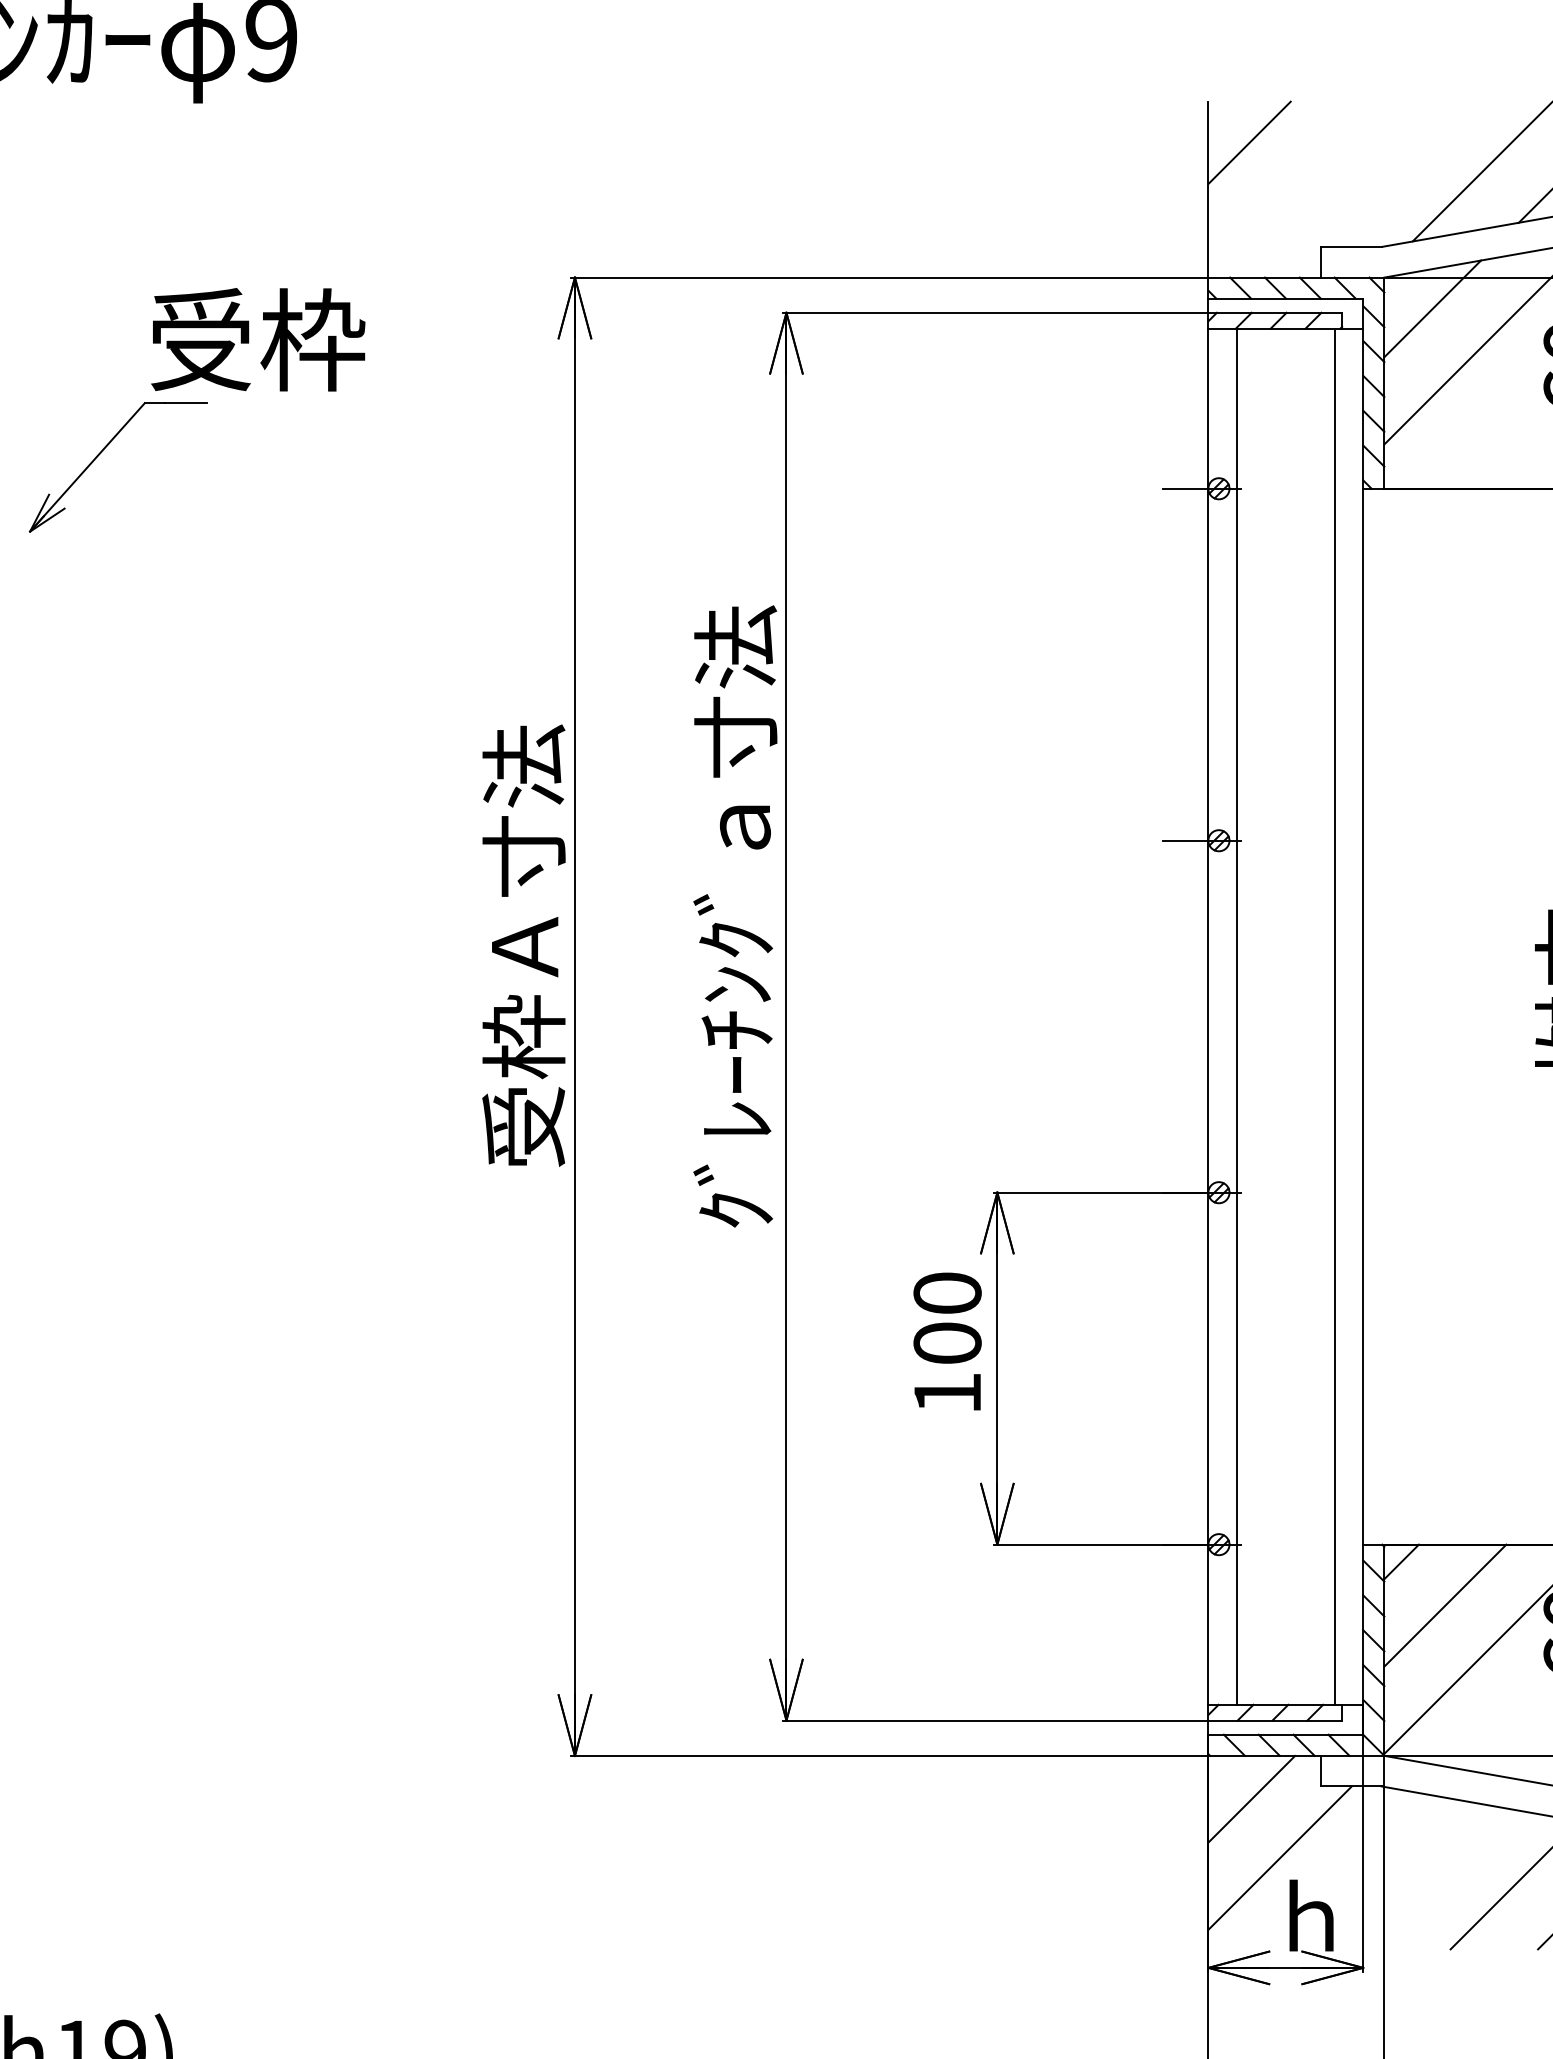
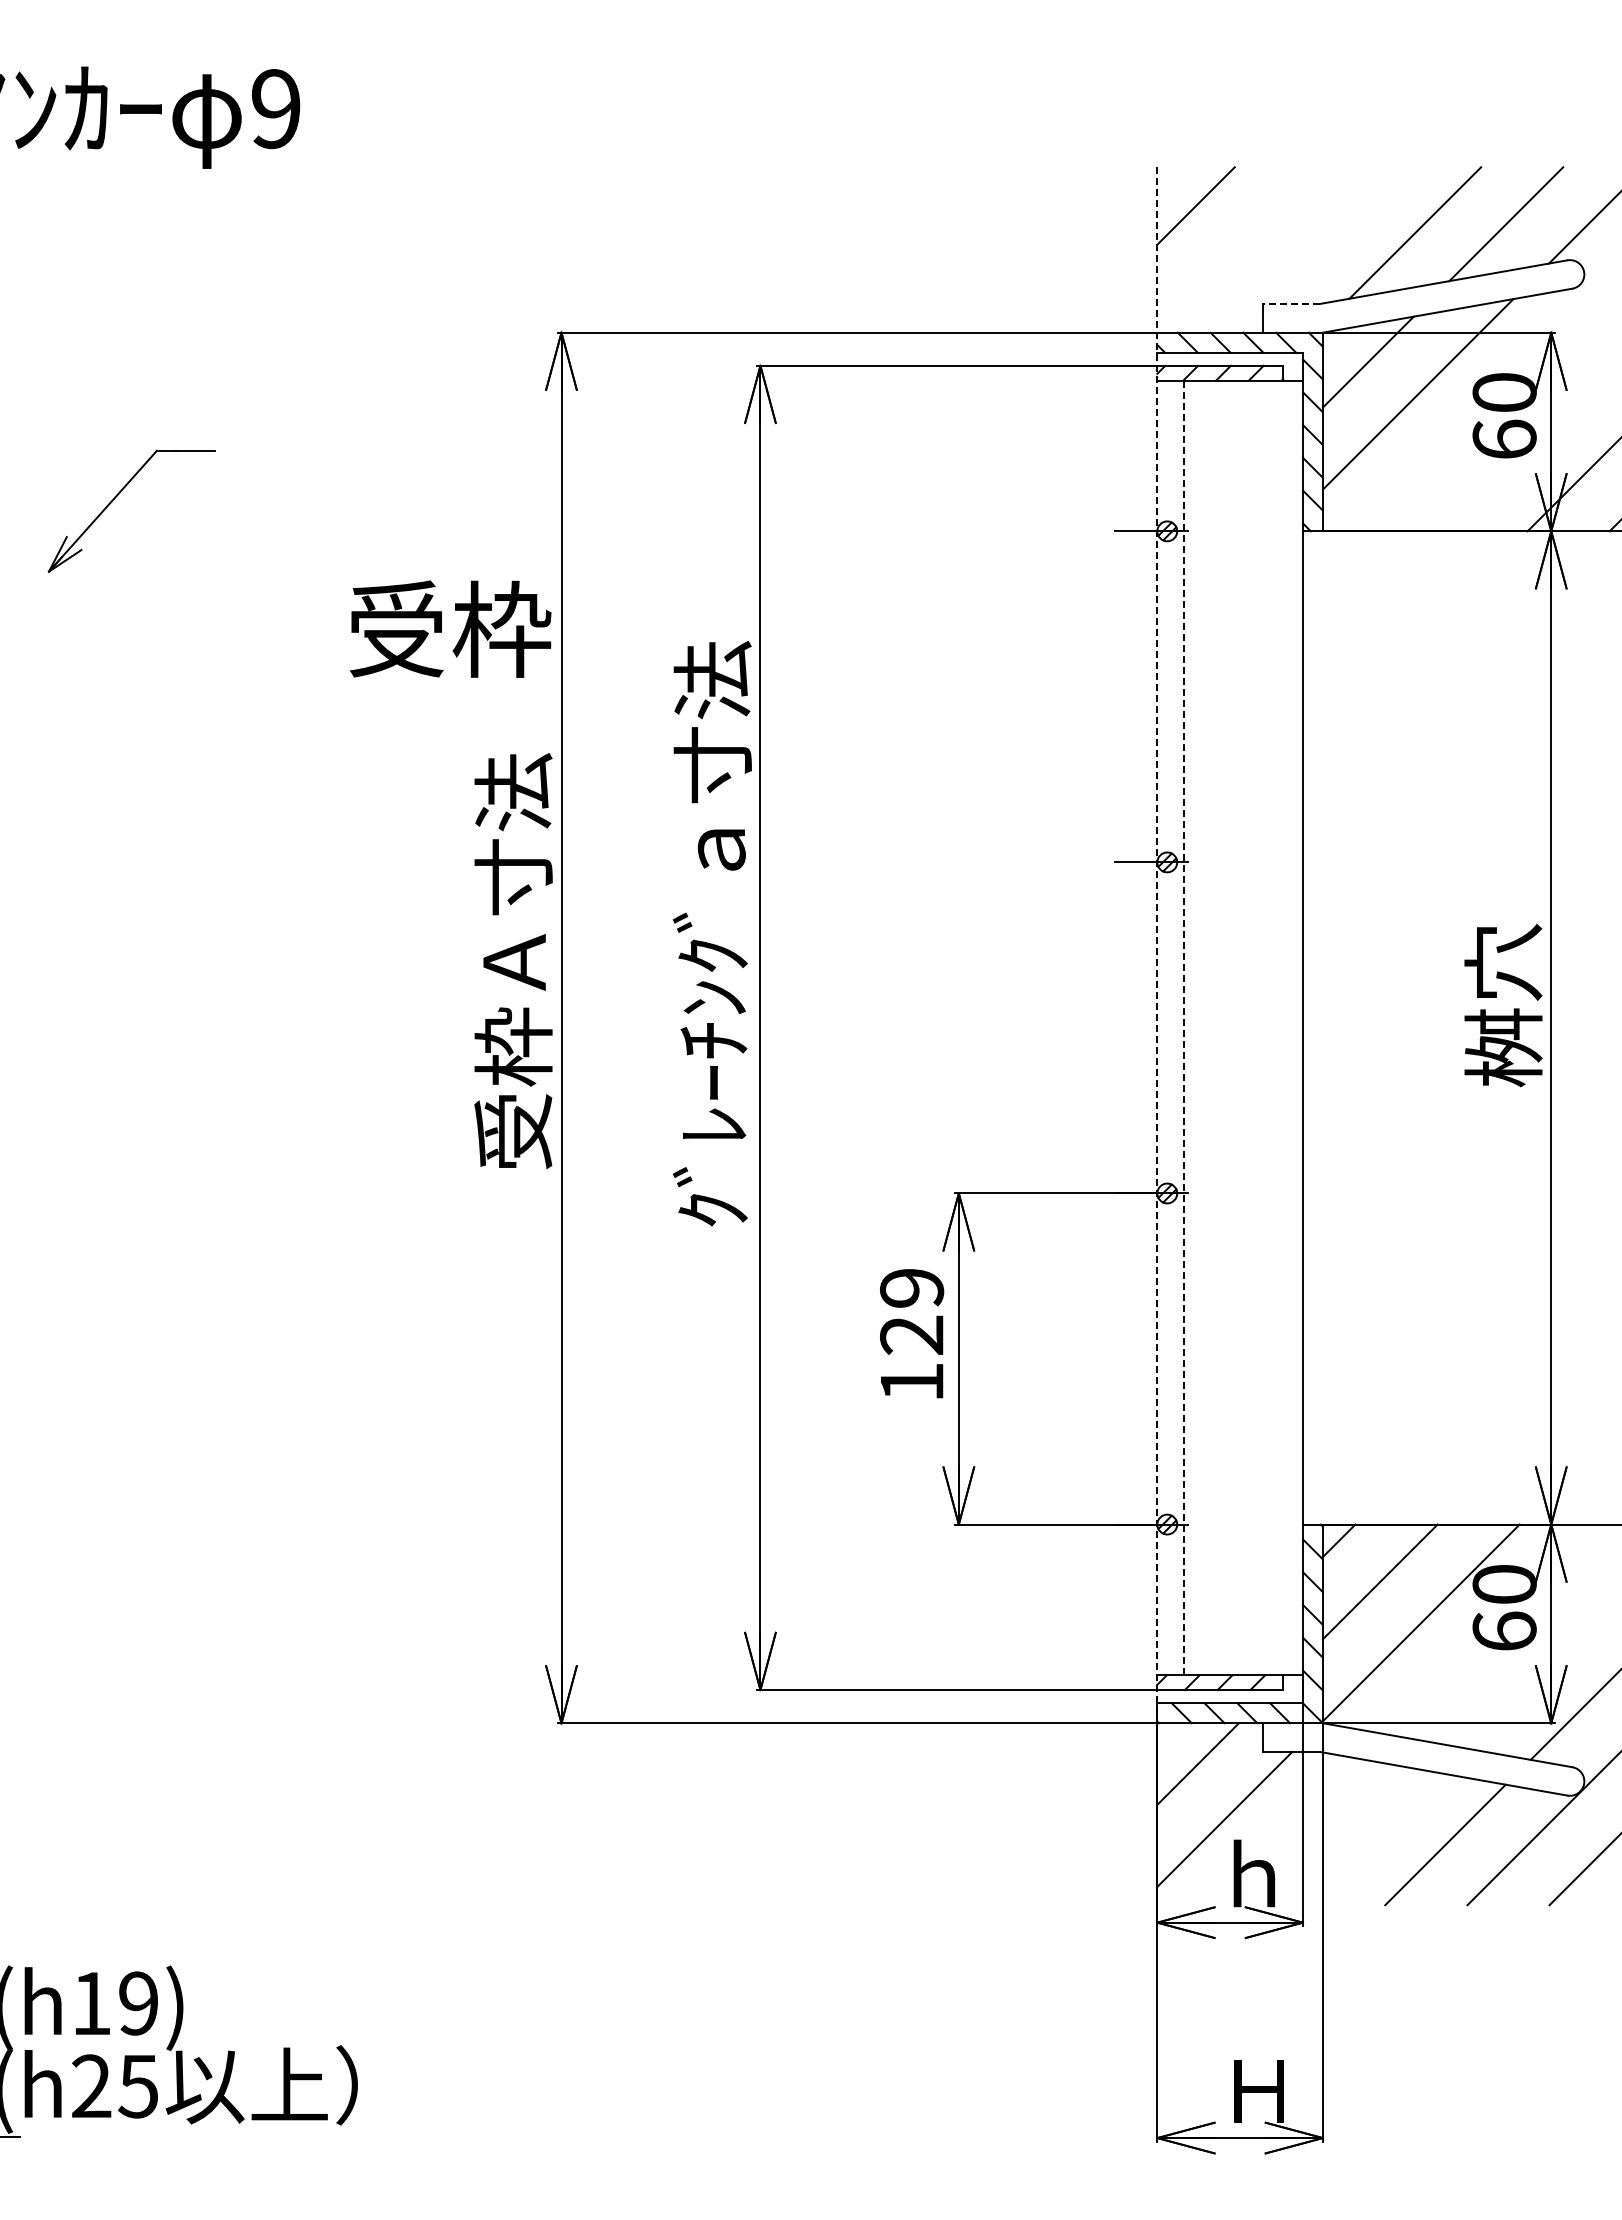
line: (1351, 246) -> (1291, 303), solid -> dashed
text: (258, 339) -> (450, 628), moved
line: (1335, 1016) -> (1276, 1027), removed
line: (1236, 1017) -> (1183, 1028), solid -> dashed
line: (1208, 1025) -> (1157, 1036), solid -> dashed
text: (948, 1318) -> (912, 1311), 100 -> 129

